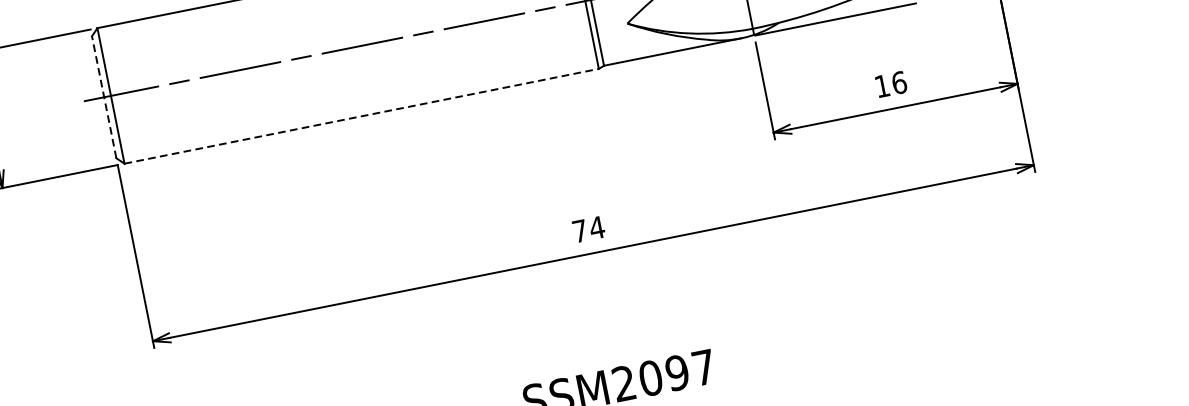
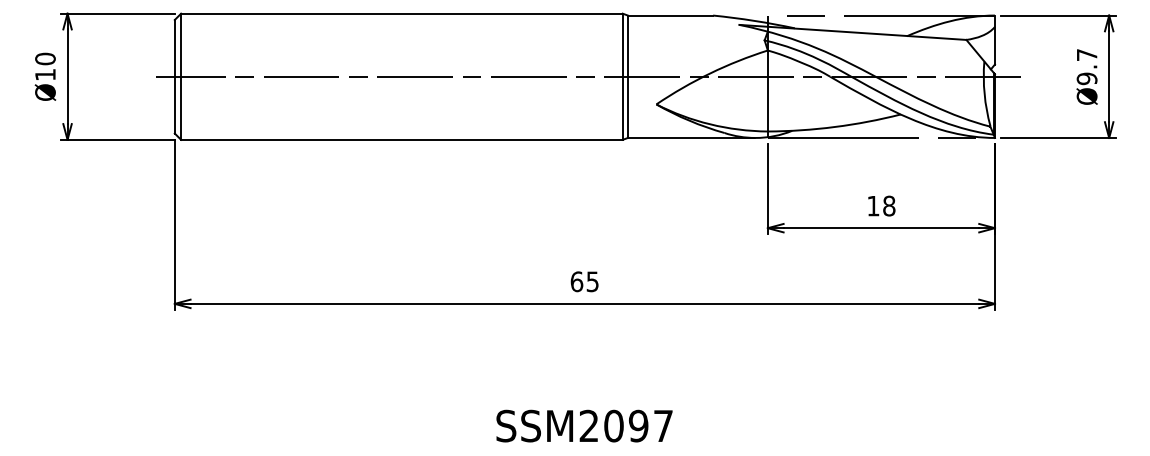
text: (899, 82) -> (889, 205), 16 -> 18
line: (103, 97) -> (174, 76), dashed -> solid
line: (361, 116) -> (401, 139), dashed -> solid
text: (588, 229) -> (584, 281), 74 -> 65

